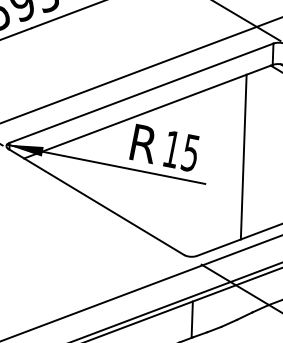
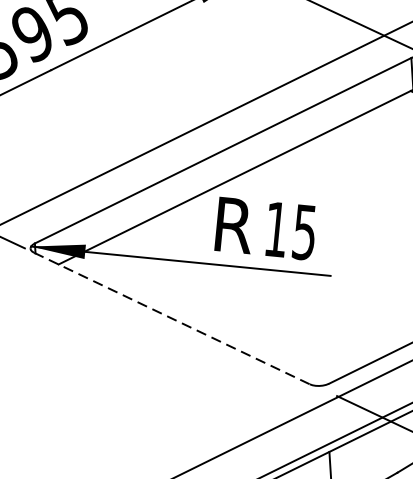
line: (243, 156) -> (383, 229), removed
line: (96, 202) -> (172, 319), solid -> dashed

